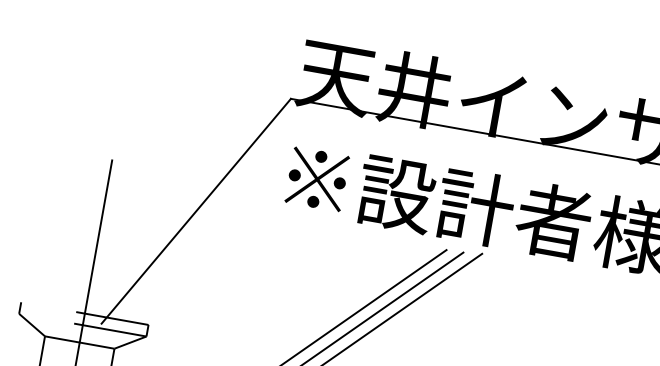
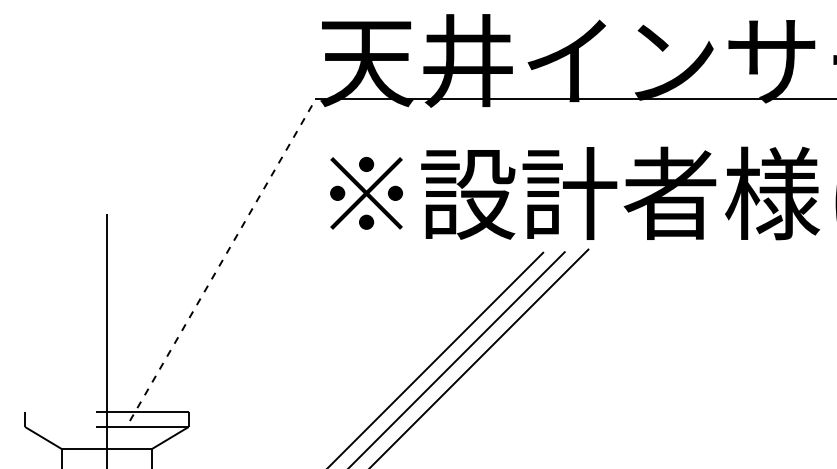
line: (196, 210) -> (222, 259), solid -> dashed

